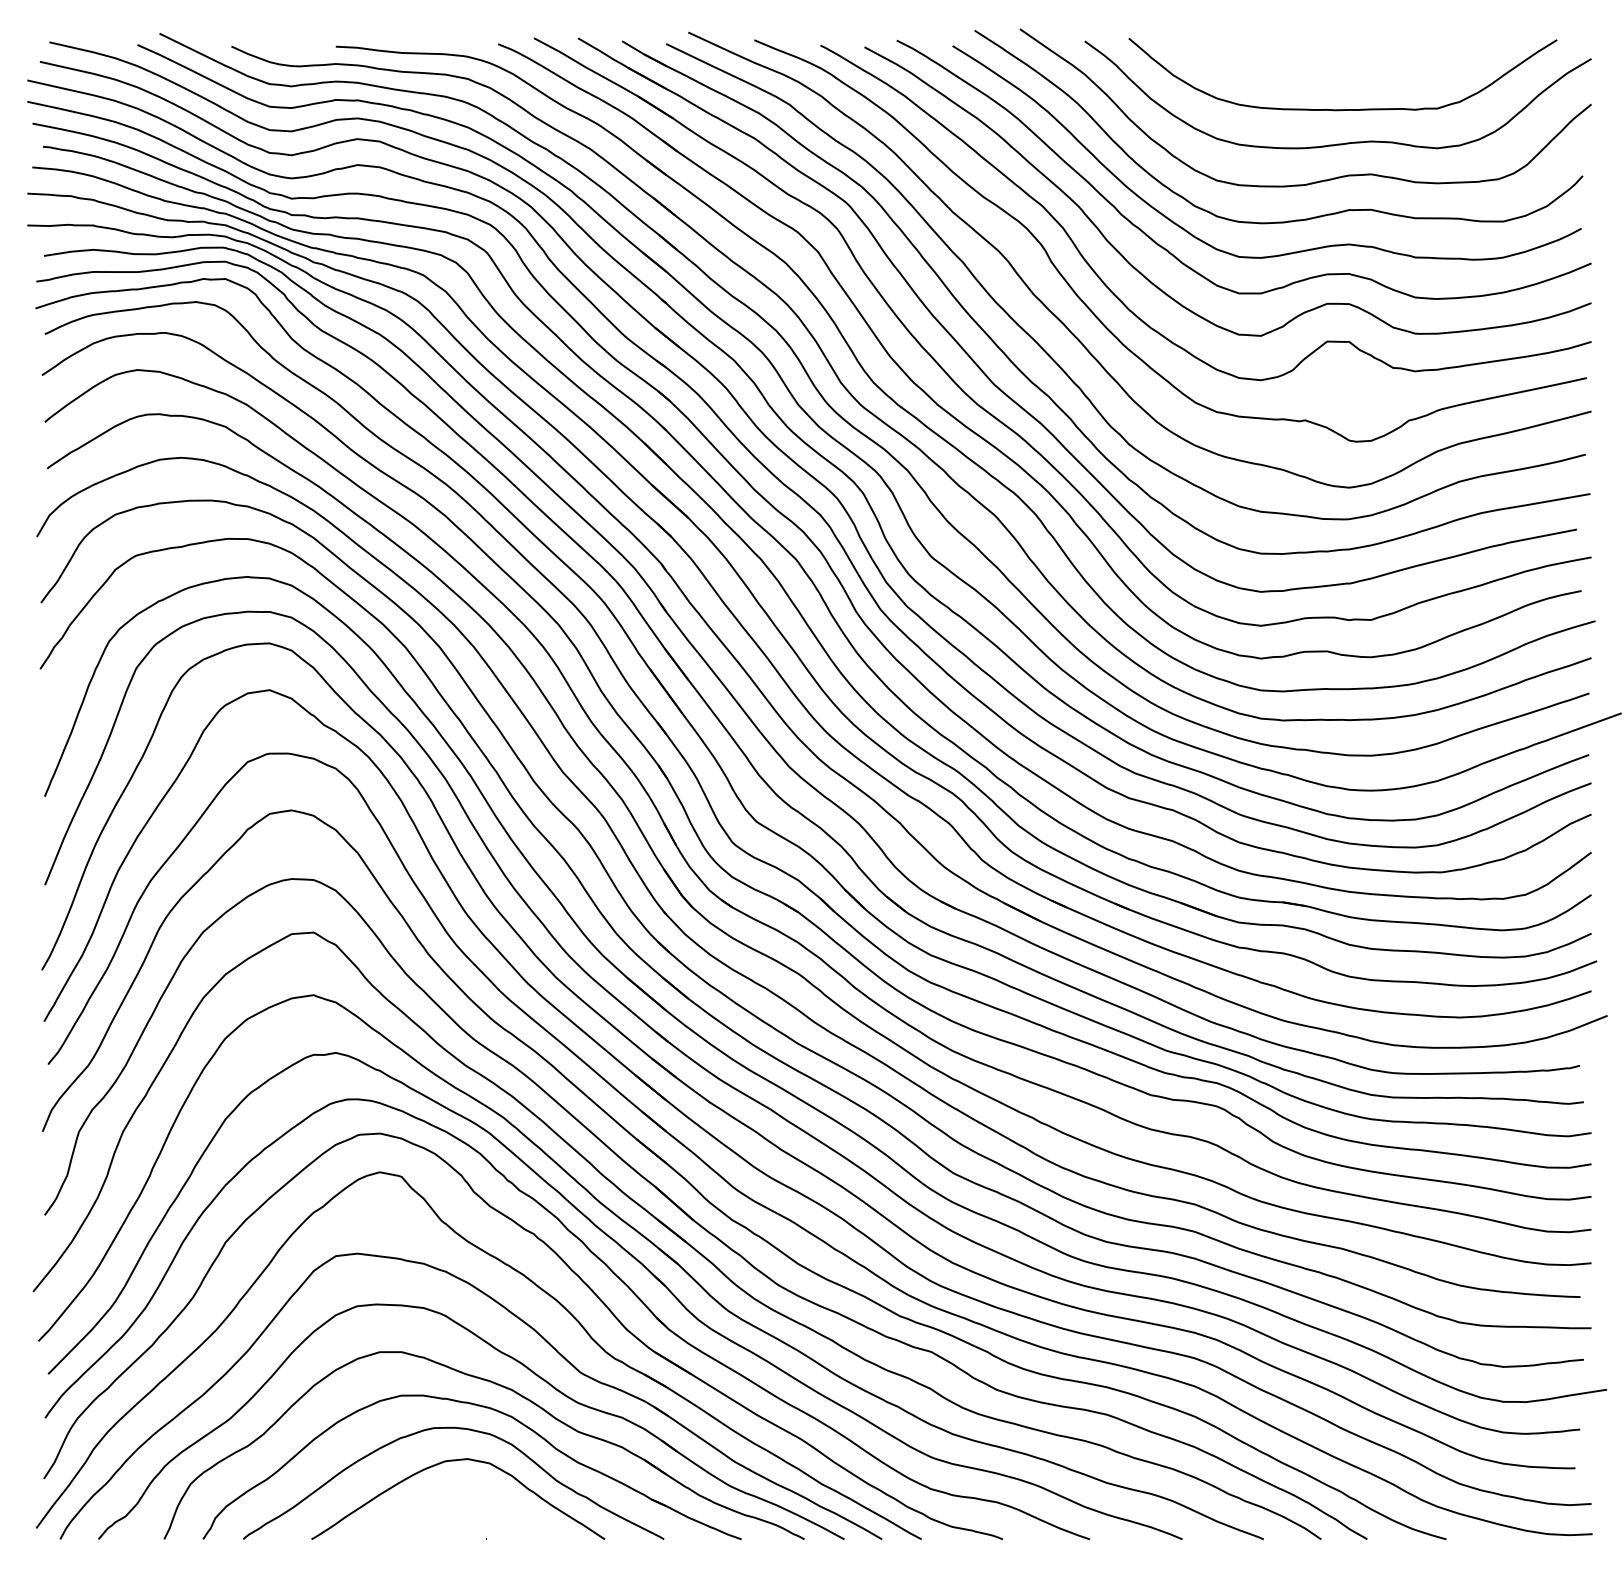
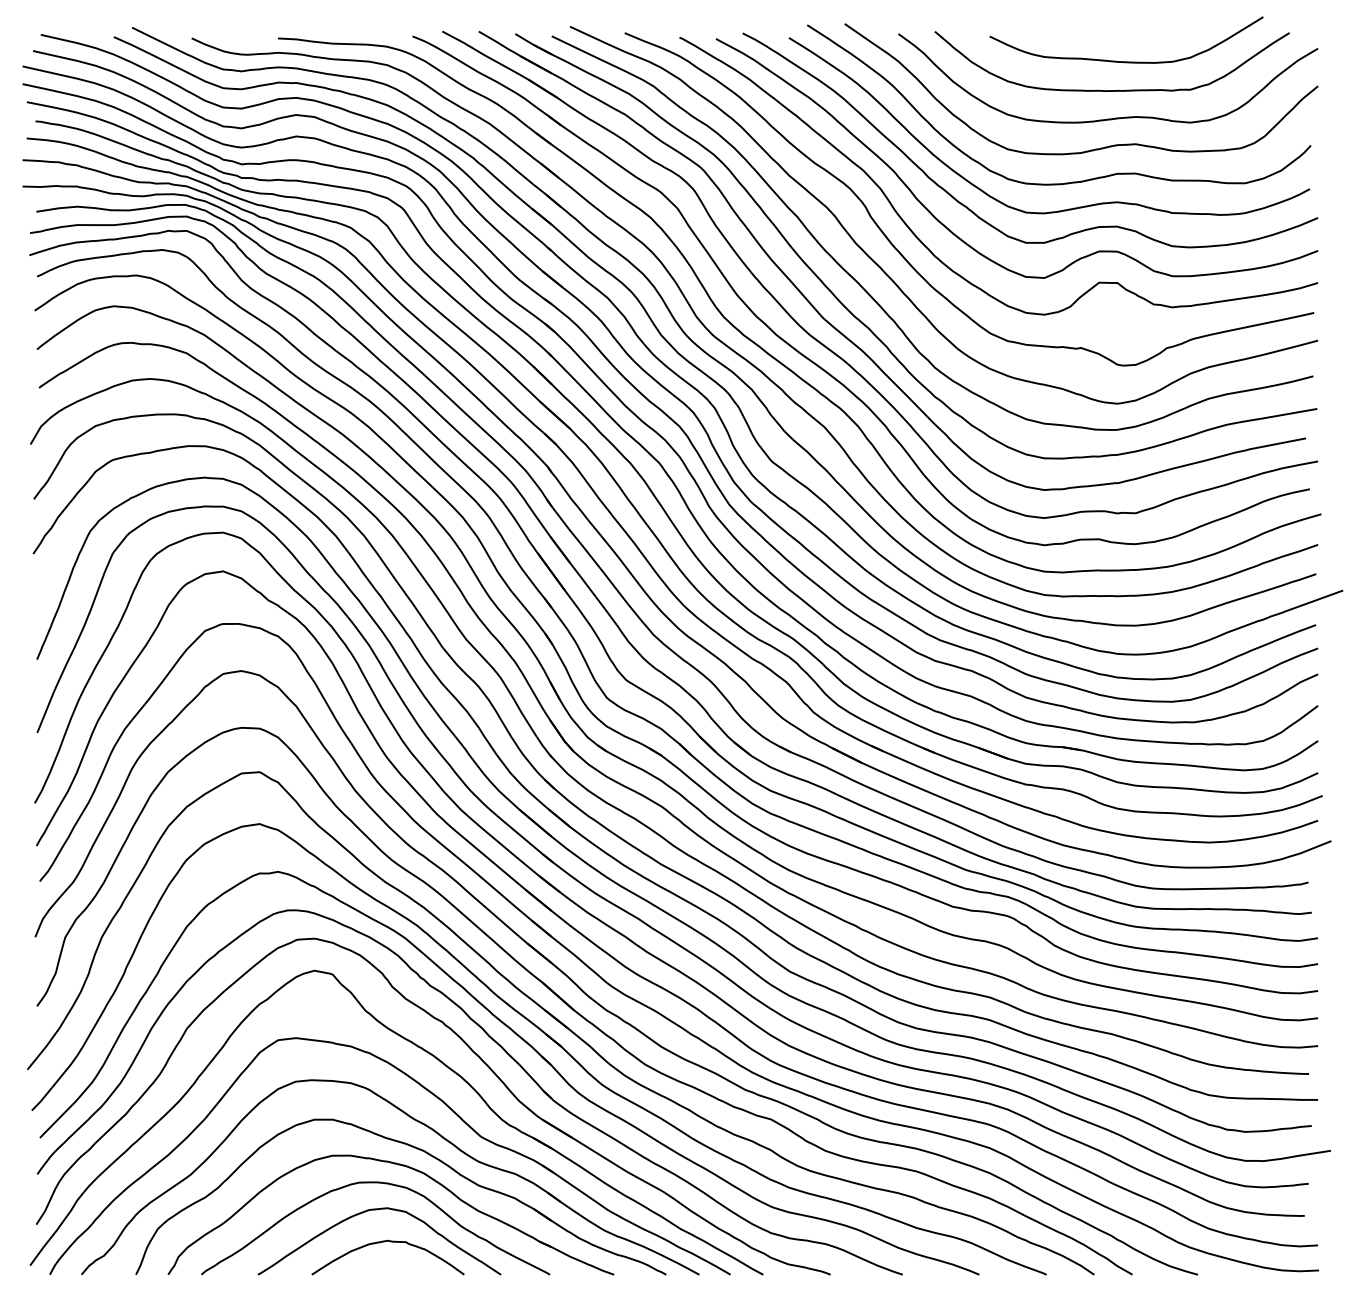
curve: (1360, 74) -> (1126, 61), added
curve: (465, 1500) -> (385, 1242), added

